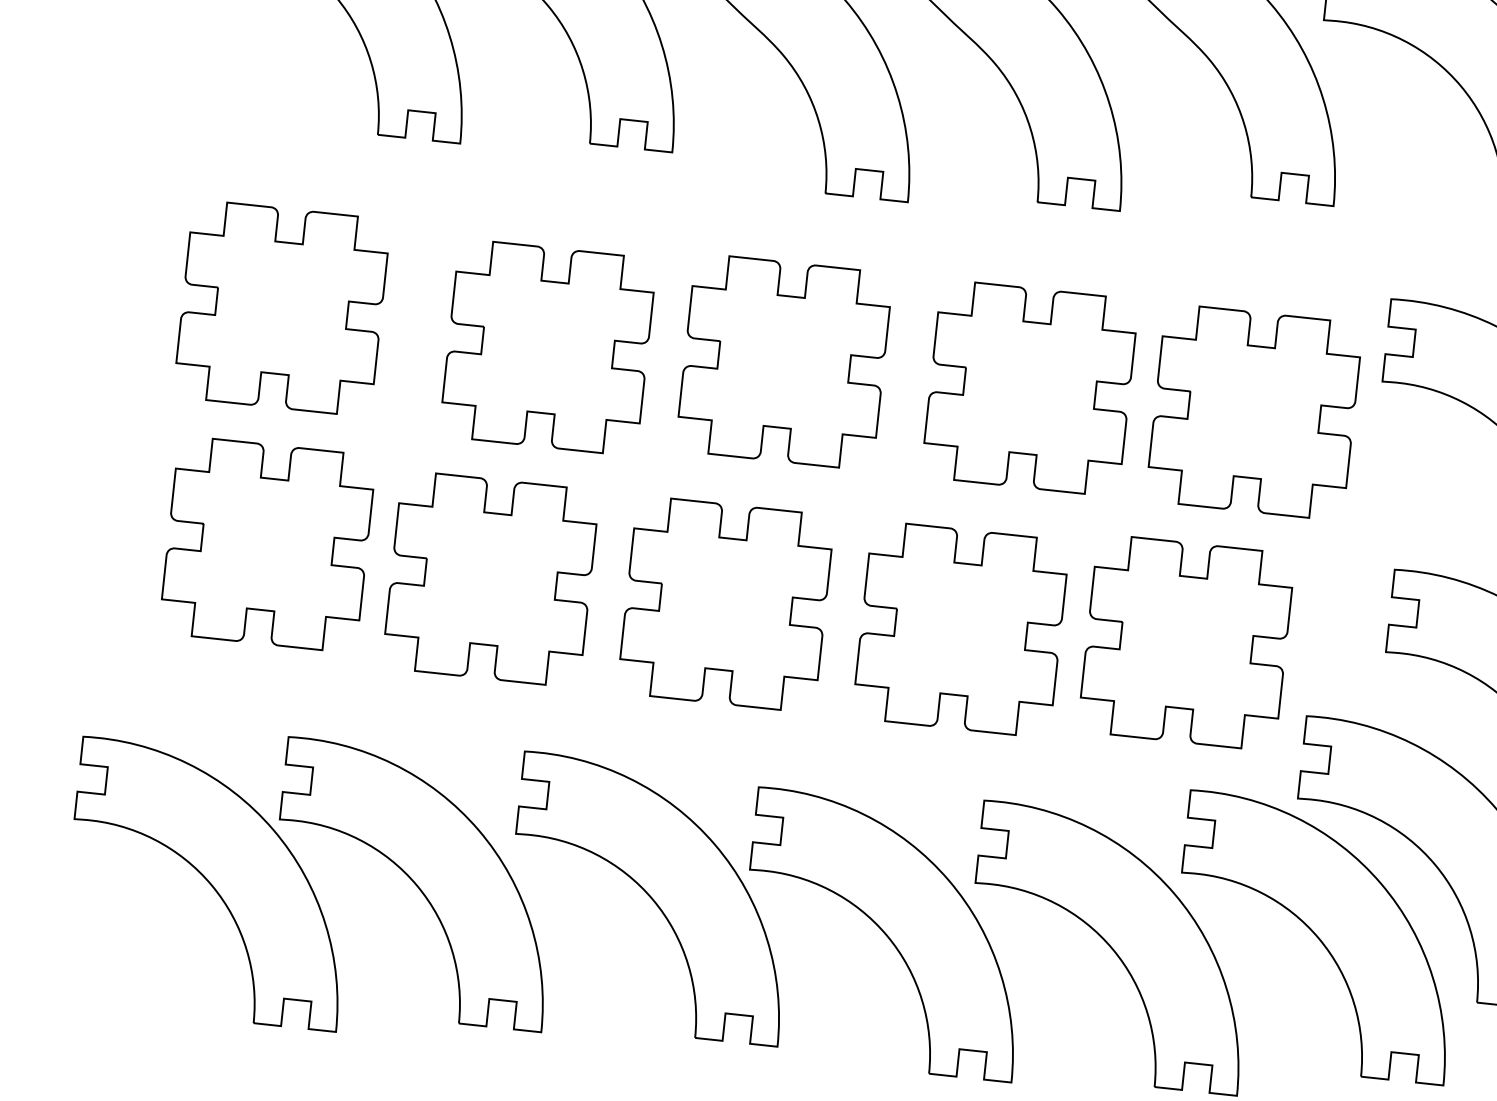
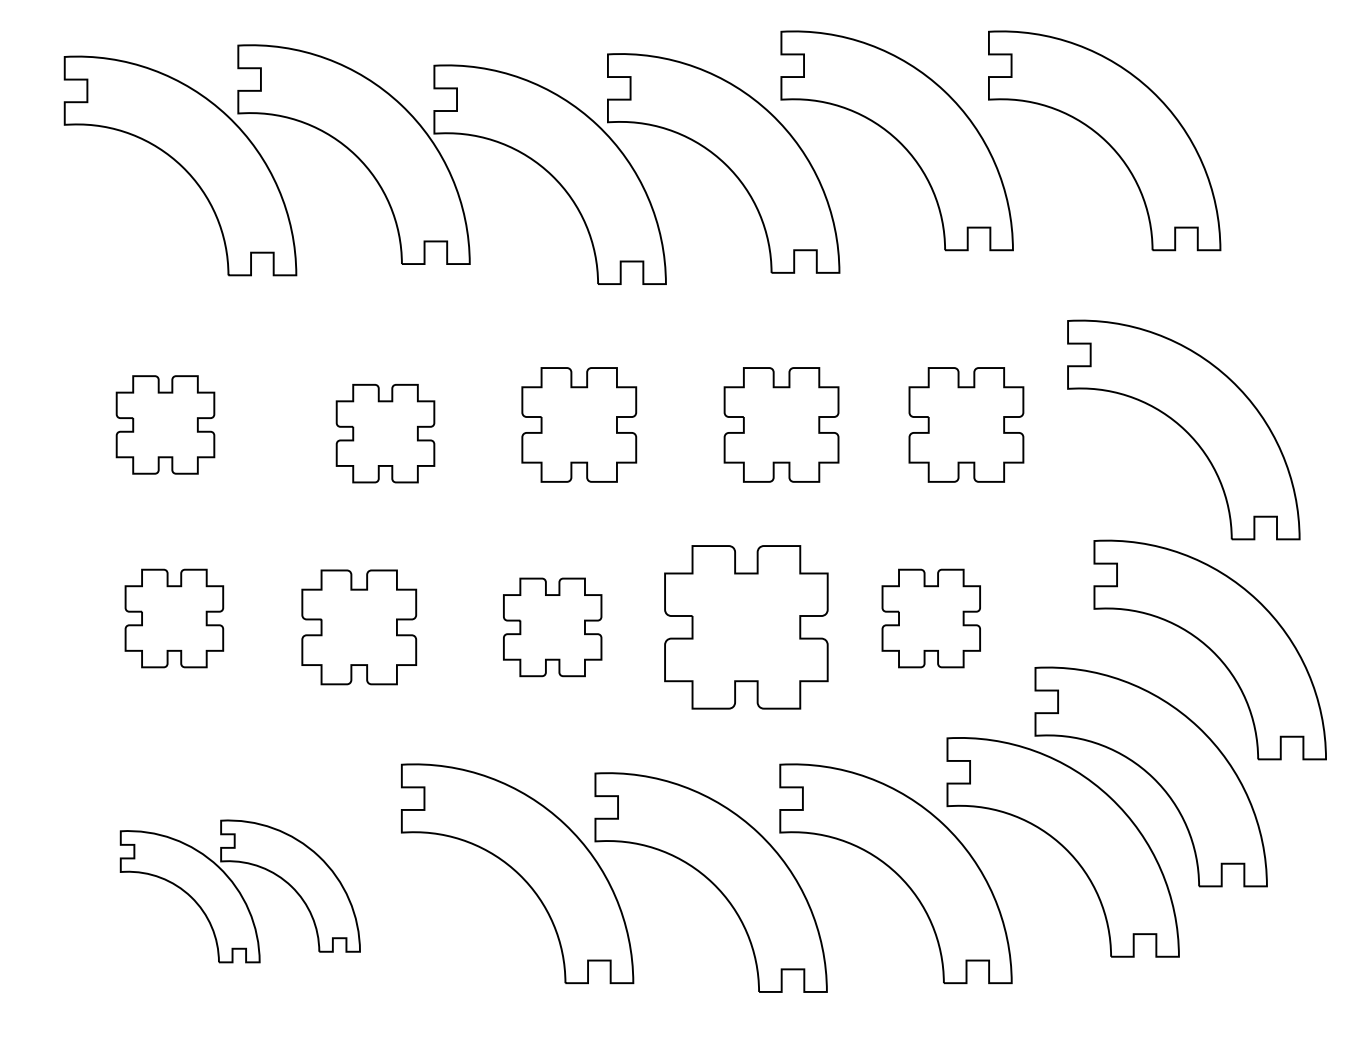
part: (282, 307) -> (165, 424), size x0.6
part: (547, 347) -> (385, 433), size x0.6
part: (784, 361) -> (579, 424), size x0.7
part: (1029, 387) -> (781, 424), size x0.7
part: (1254, 411) -> (966, 424), size x0.7
part: (267, 544) -> (174, 618), size x0.6
part: (491, 579) -> (359, 627), size x0.7
part: (725, 604) -> (552, 627), size x0.6
part: (1186, 642) -> (931, 618), size x0.6
part: (312, 884) -> (240, 891), size x0.6

